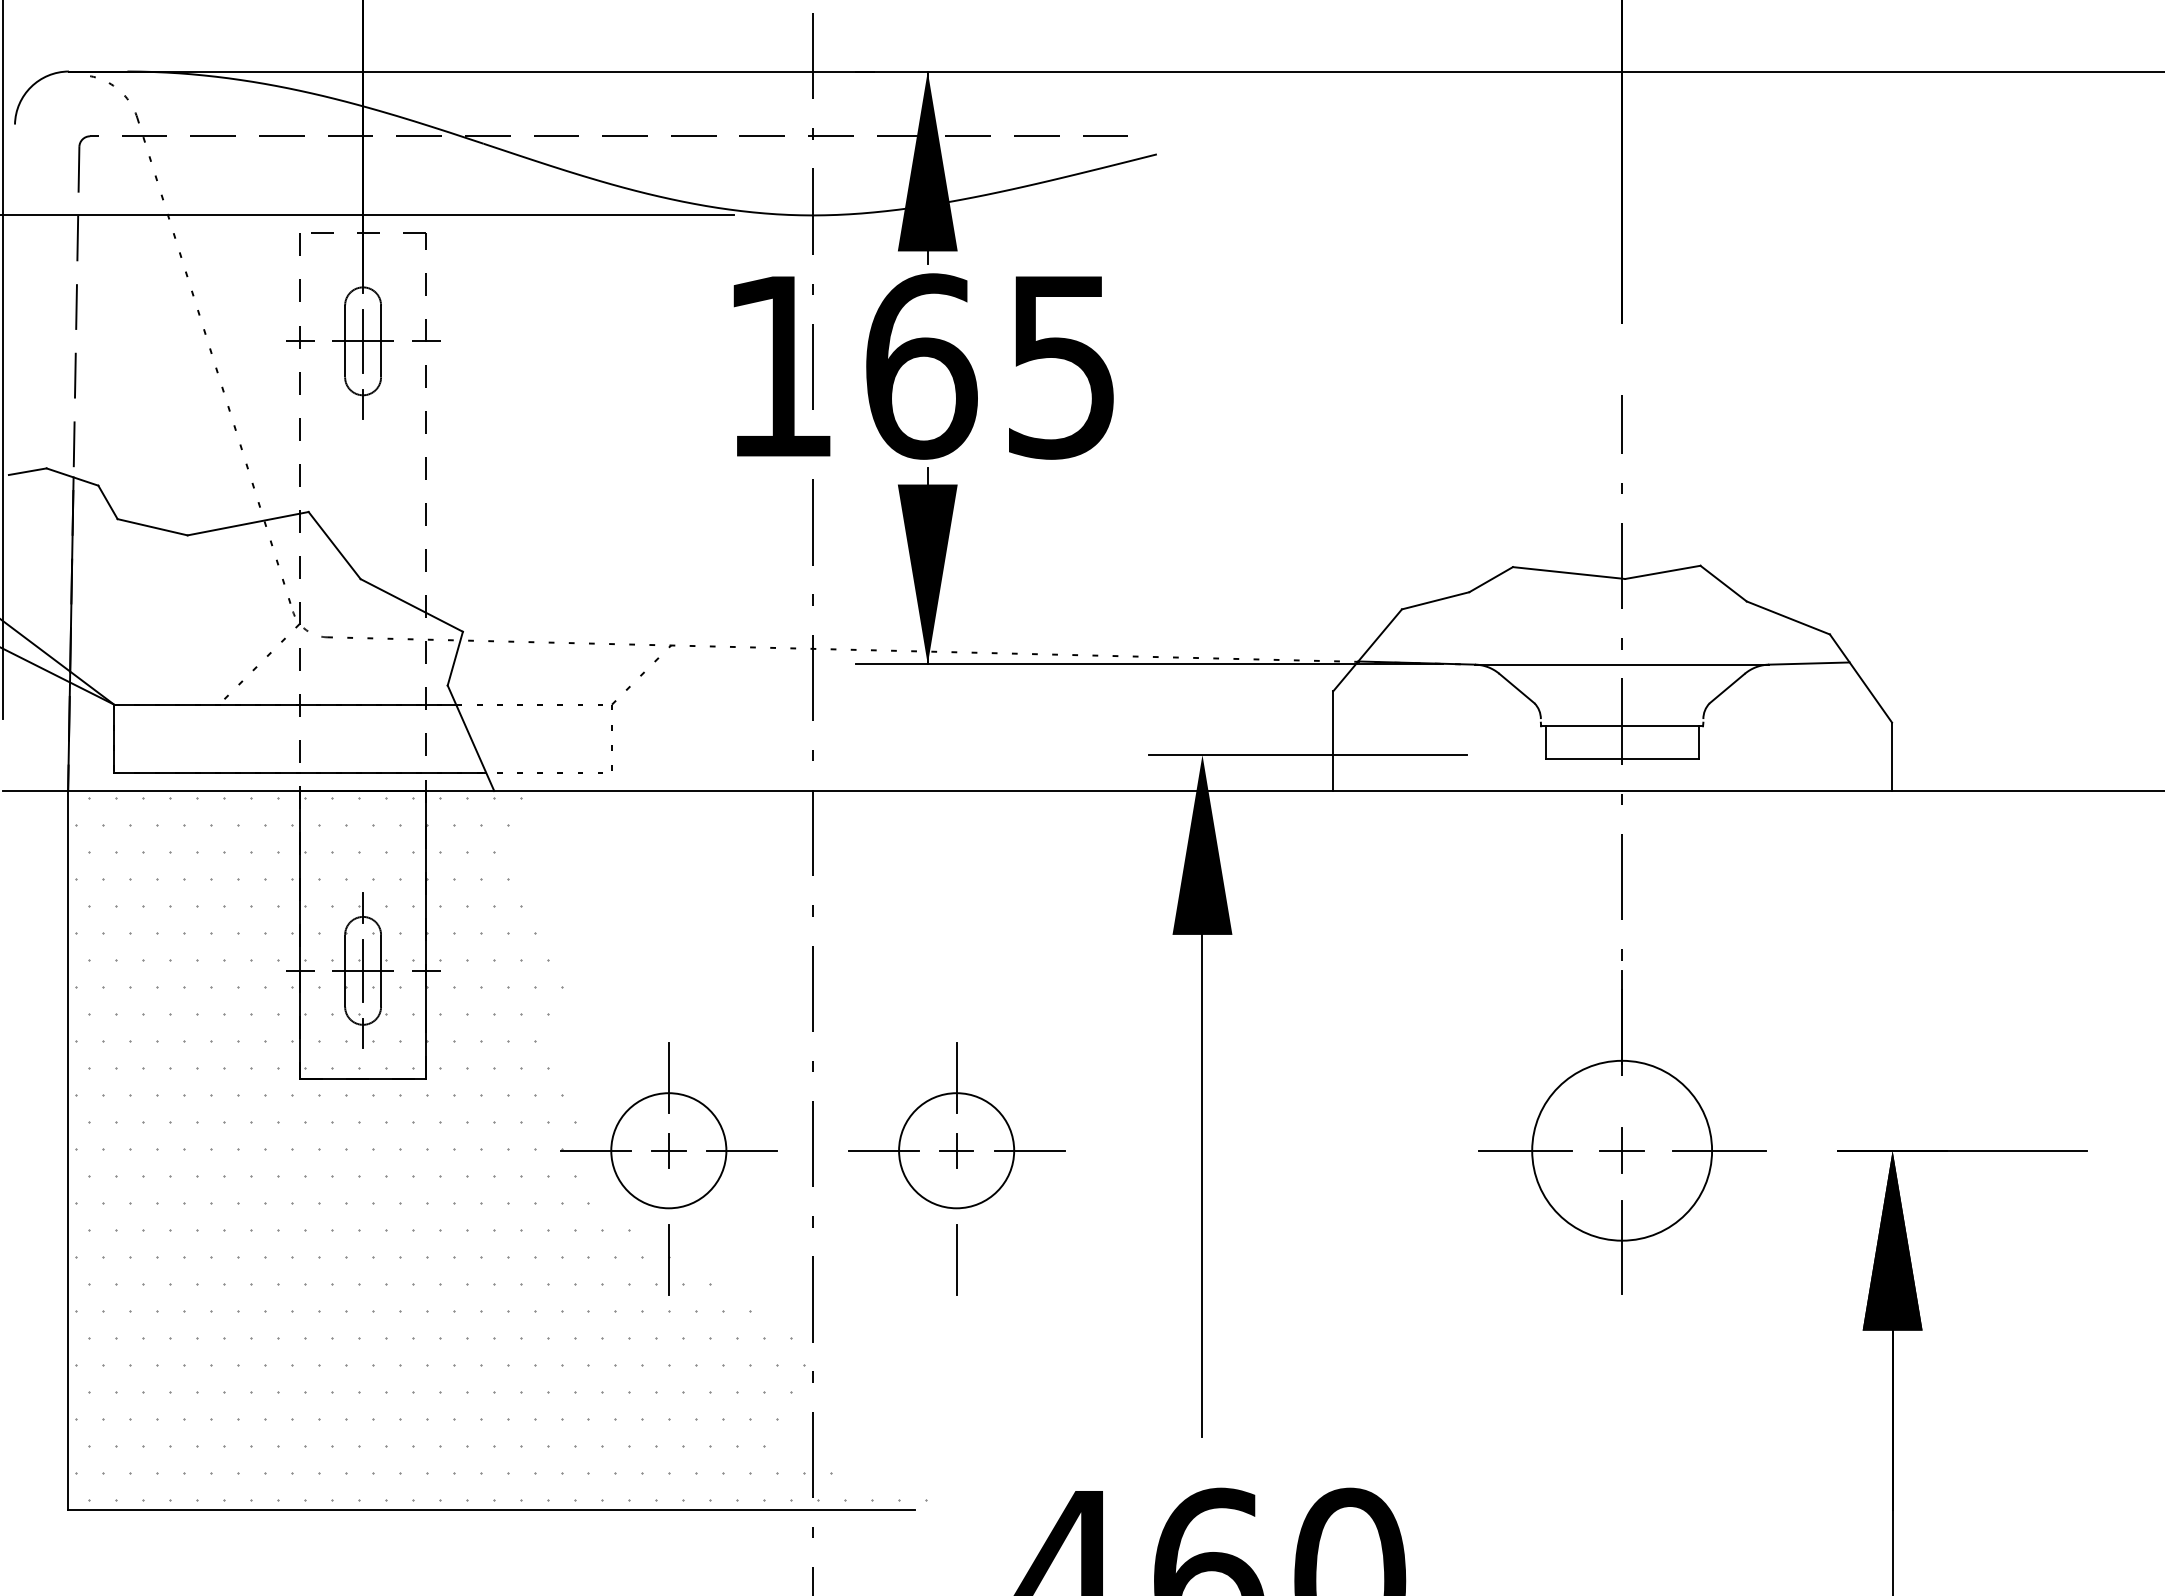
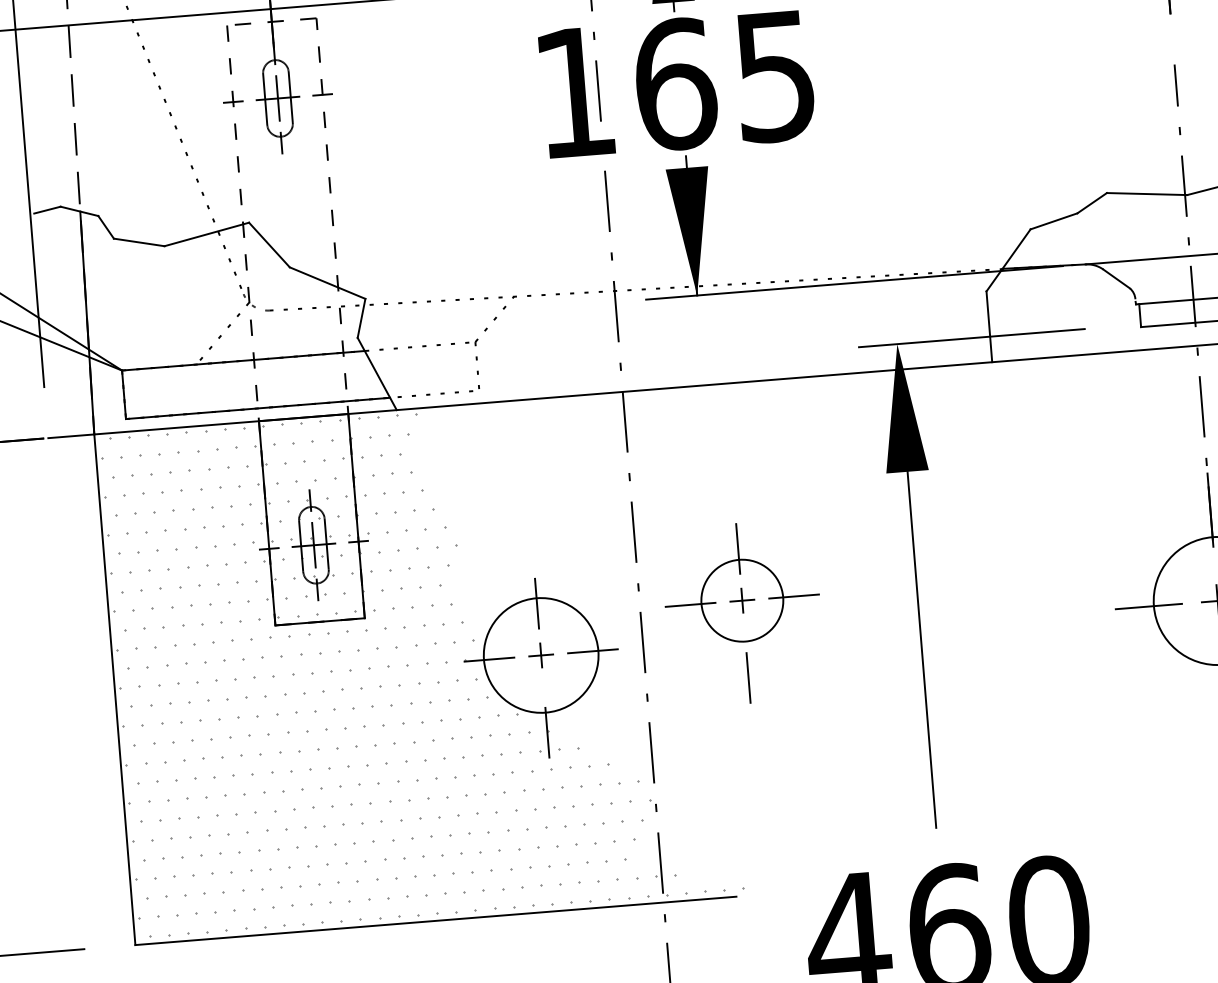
circle: (668, 1150) -> (540, 655), size x1.4
part: (956, 1168) -> (743, 613), moved

